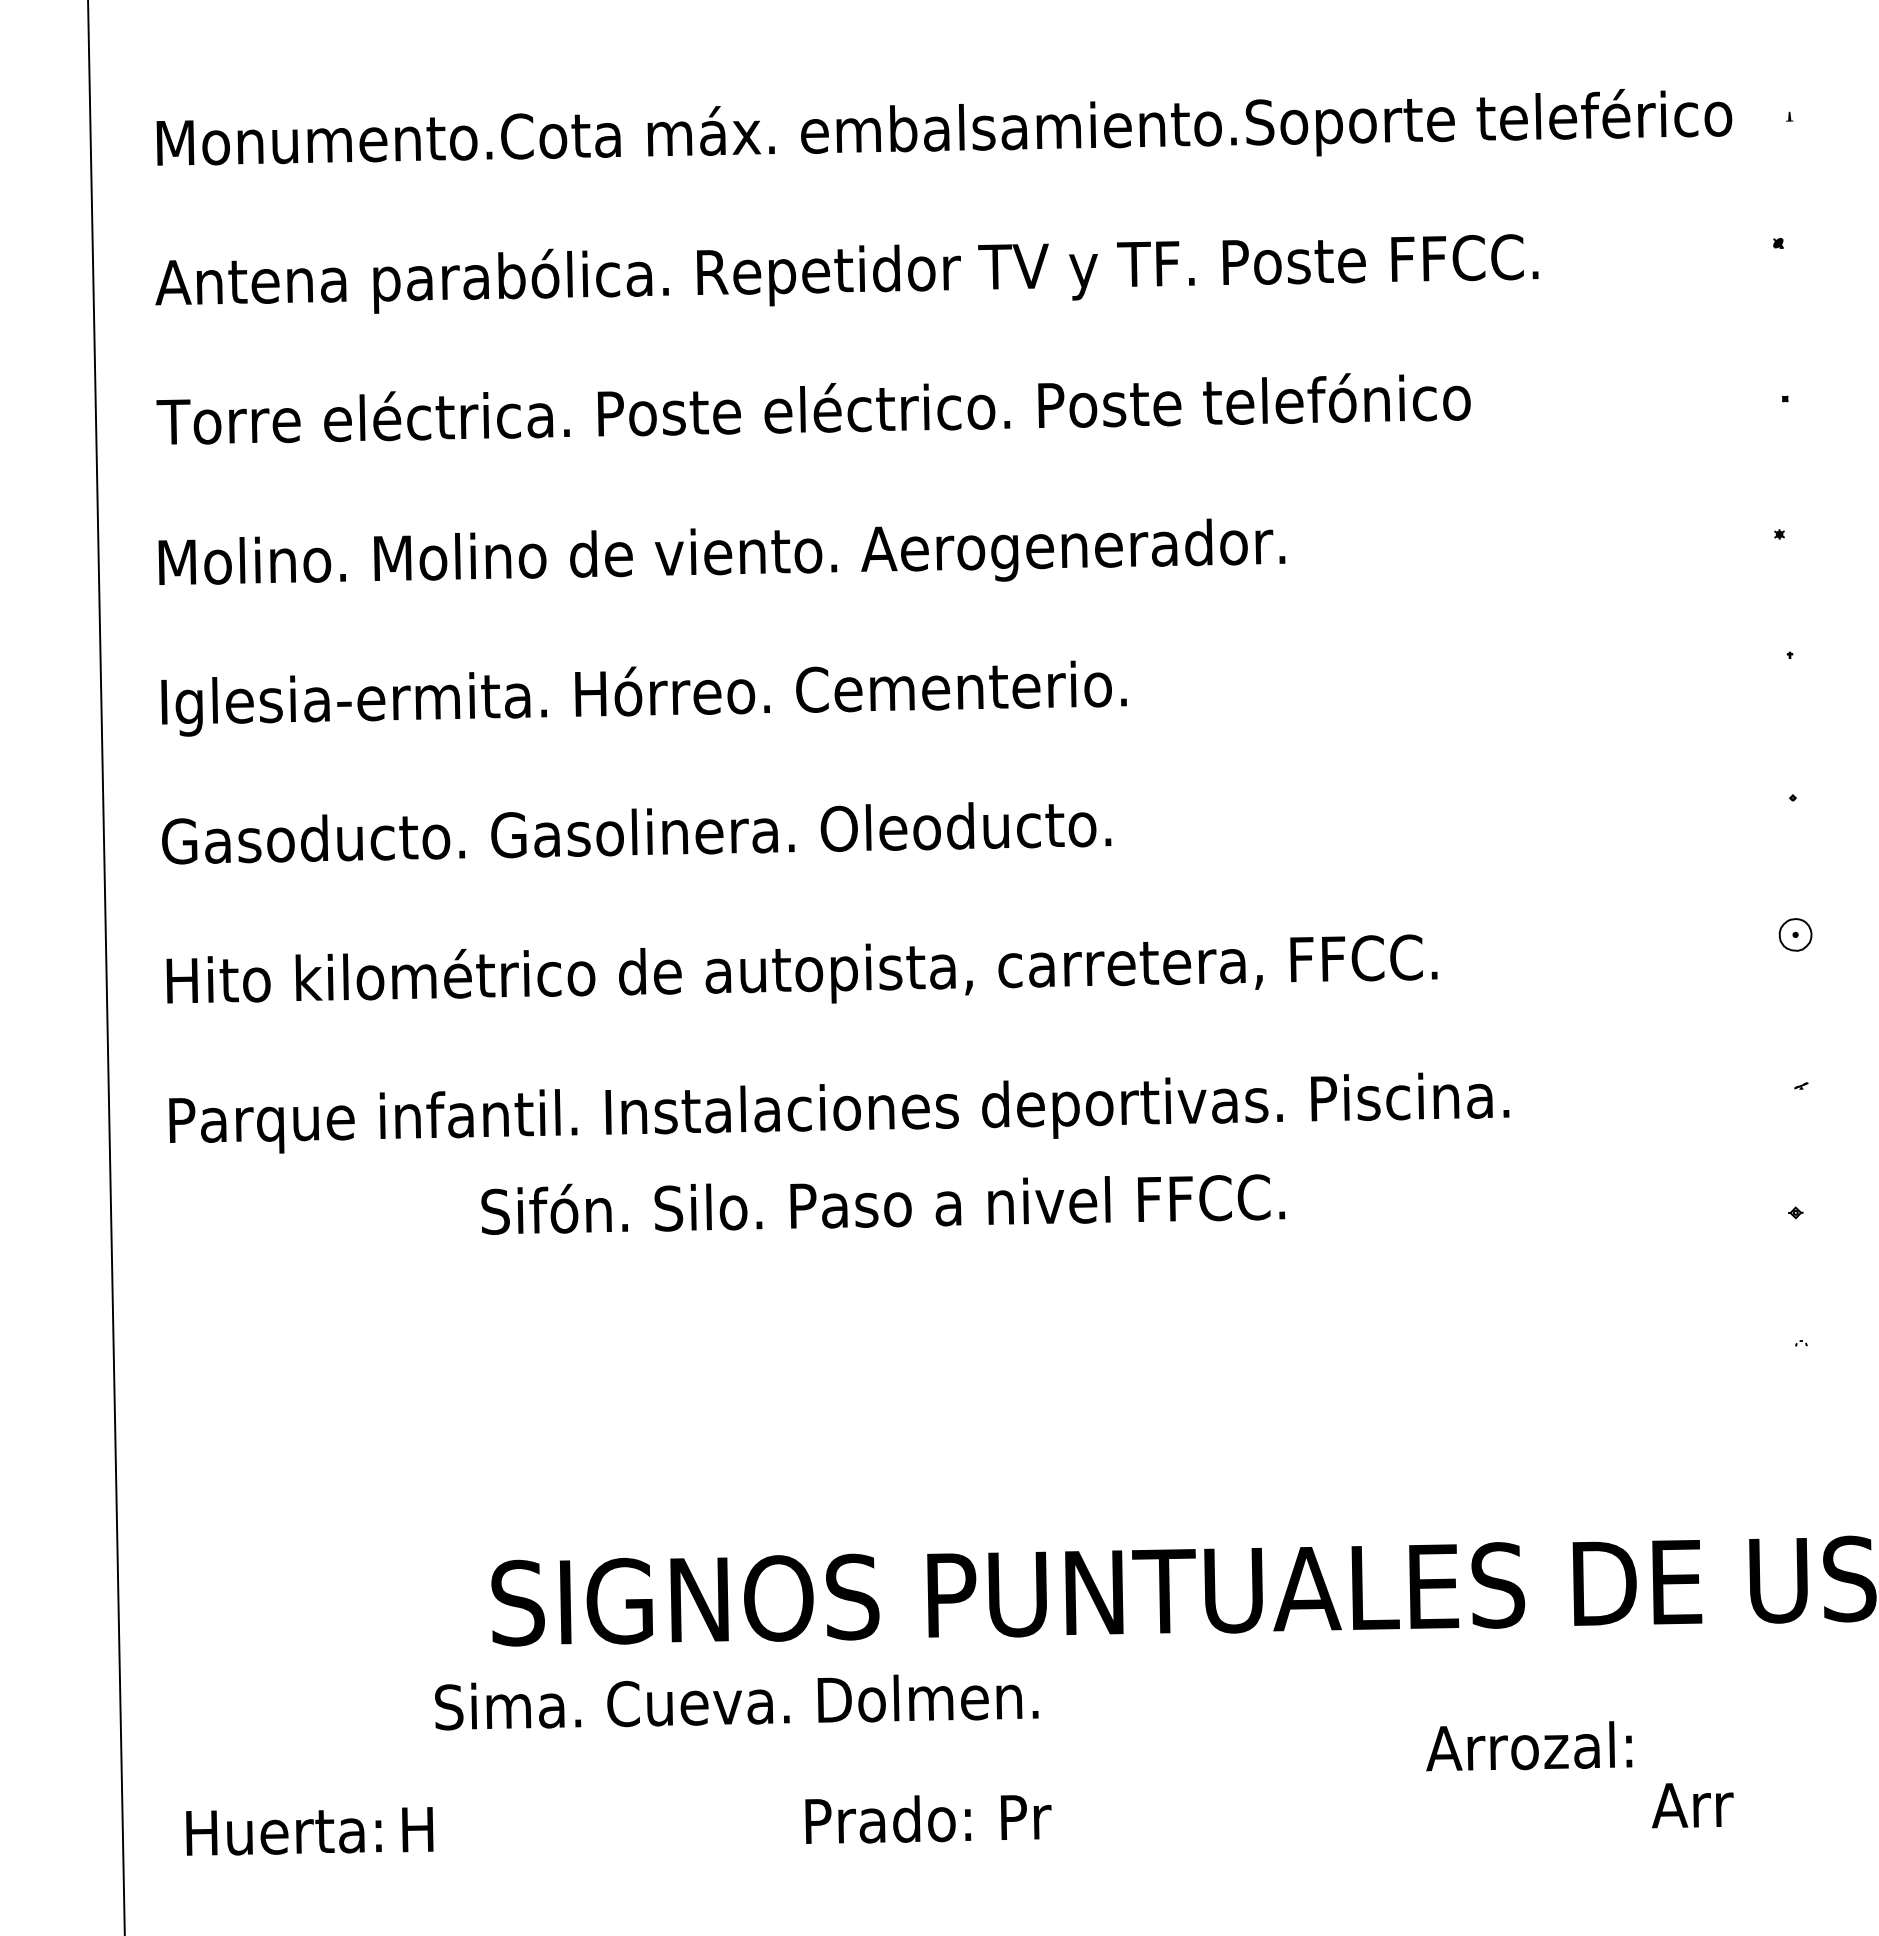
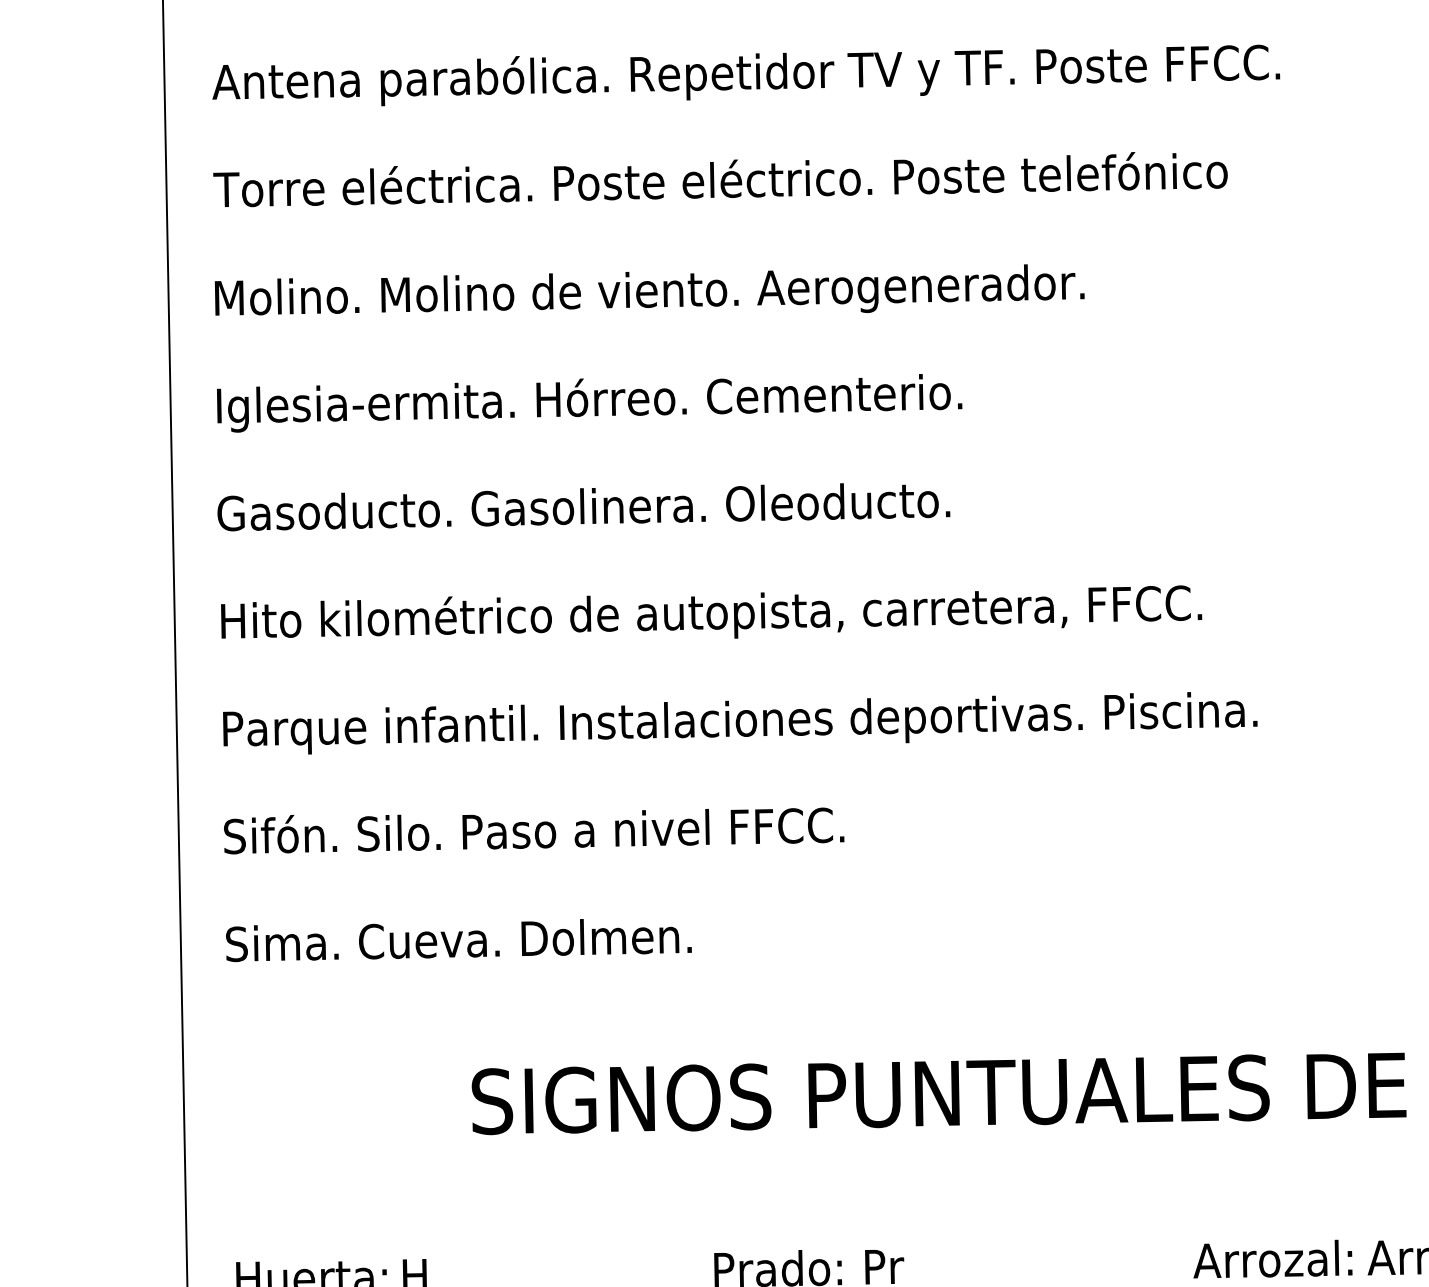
text: (883, 1204) -> (534, 830), moved
text: (736, 1702) -> (458, 940), moved
text: (1529, 1746) -> (1273, 1259), moved

